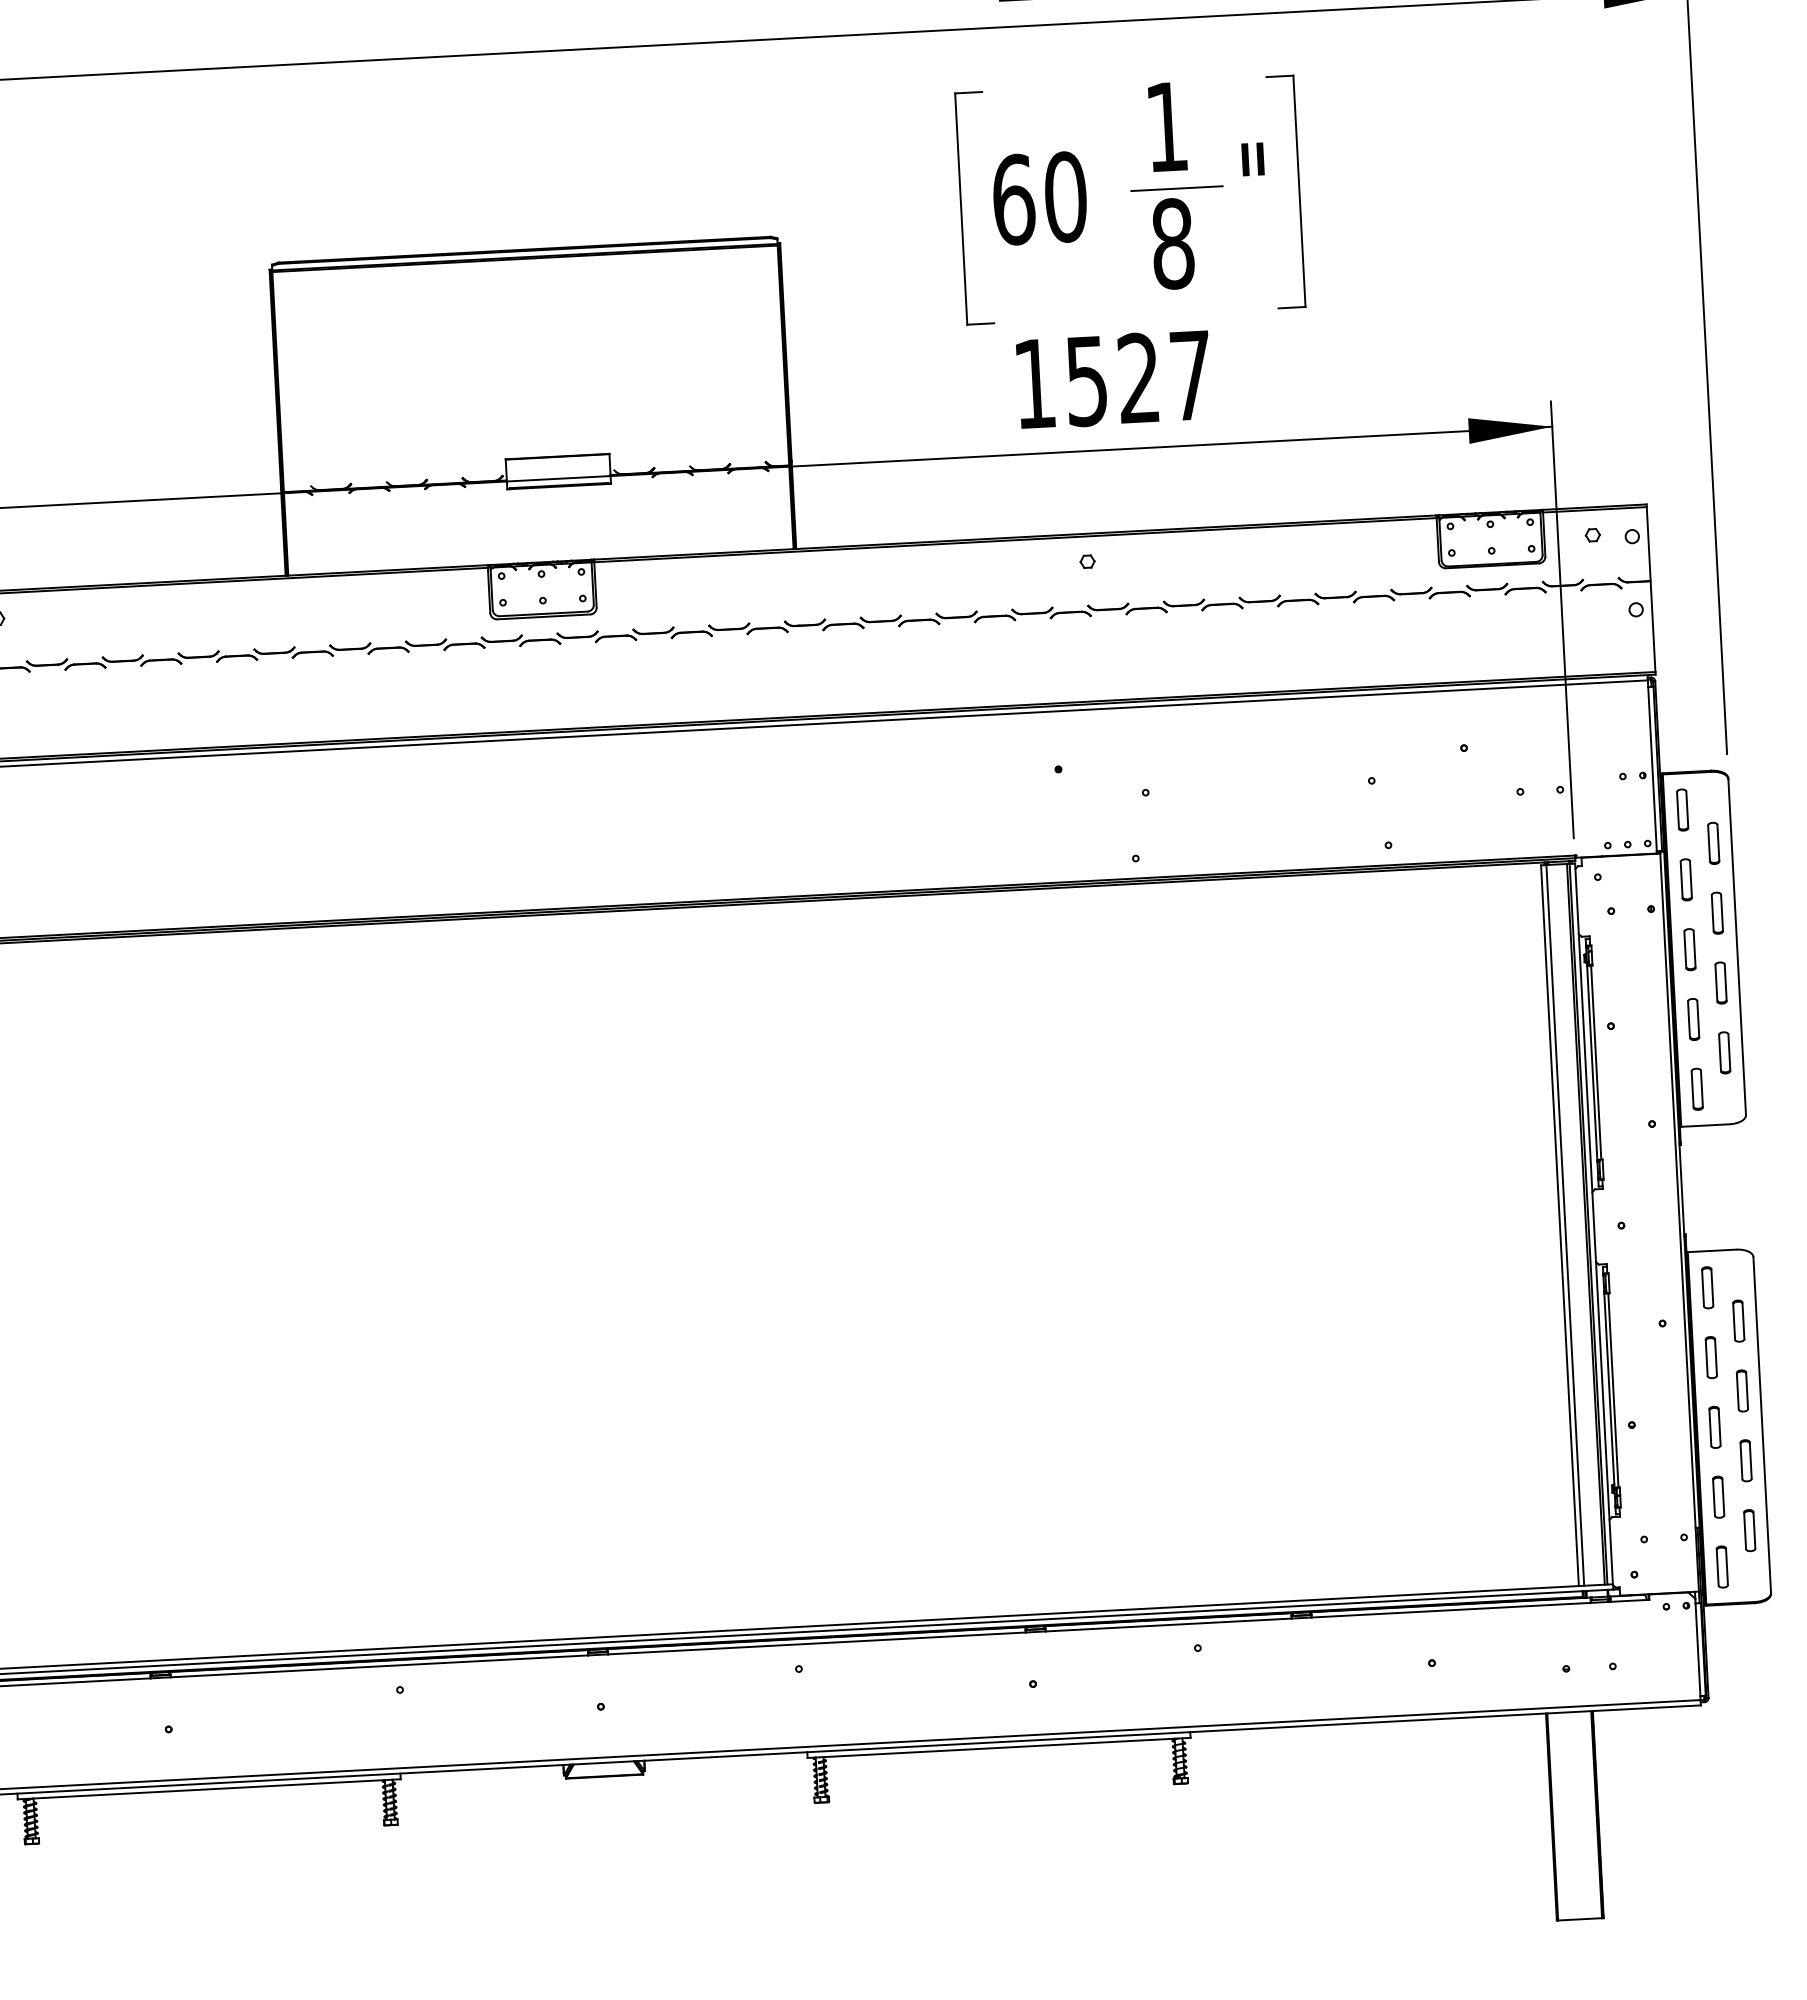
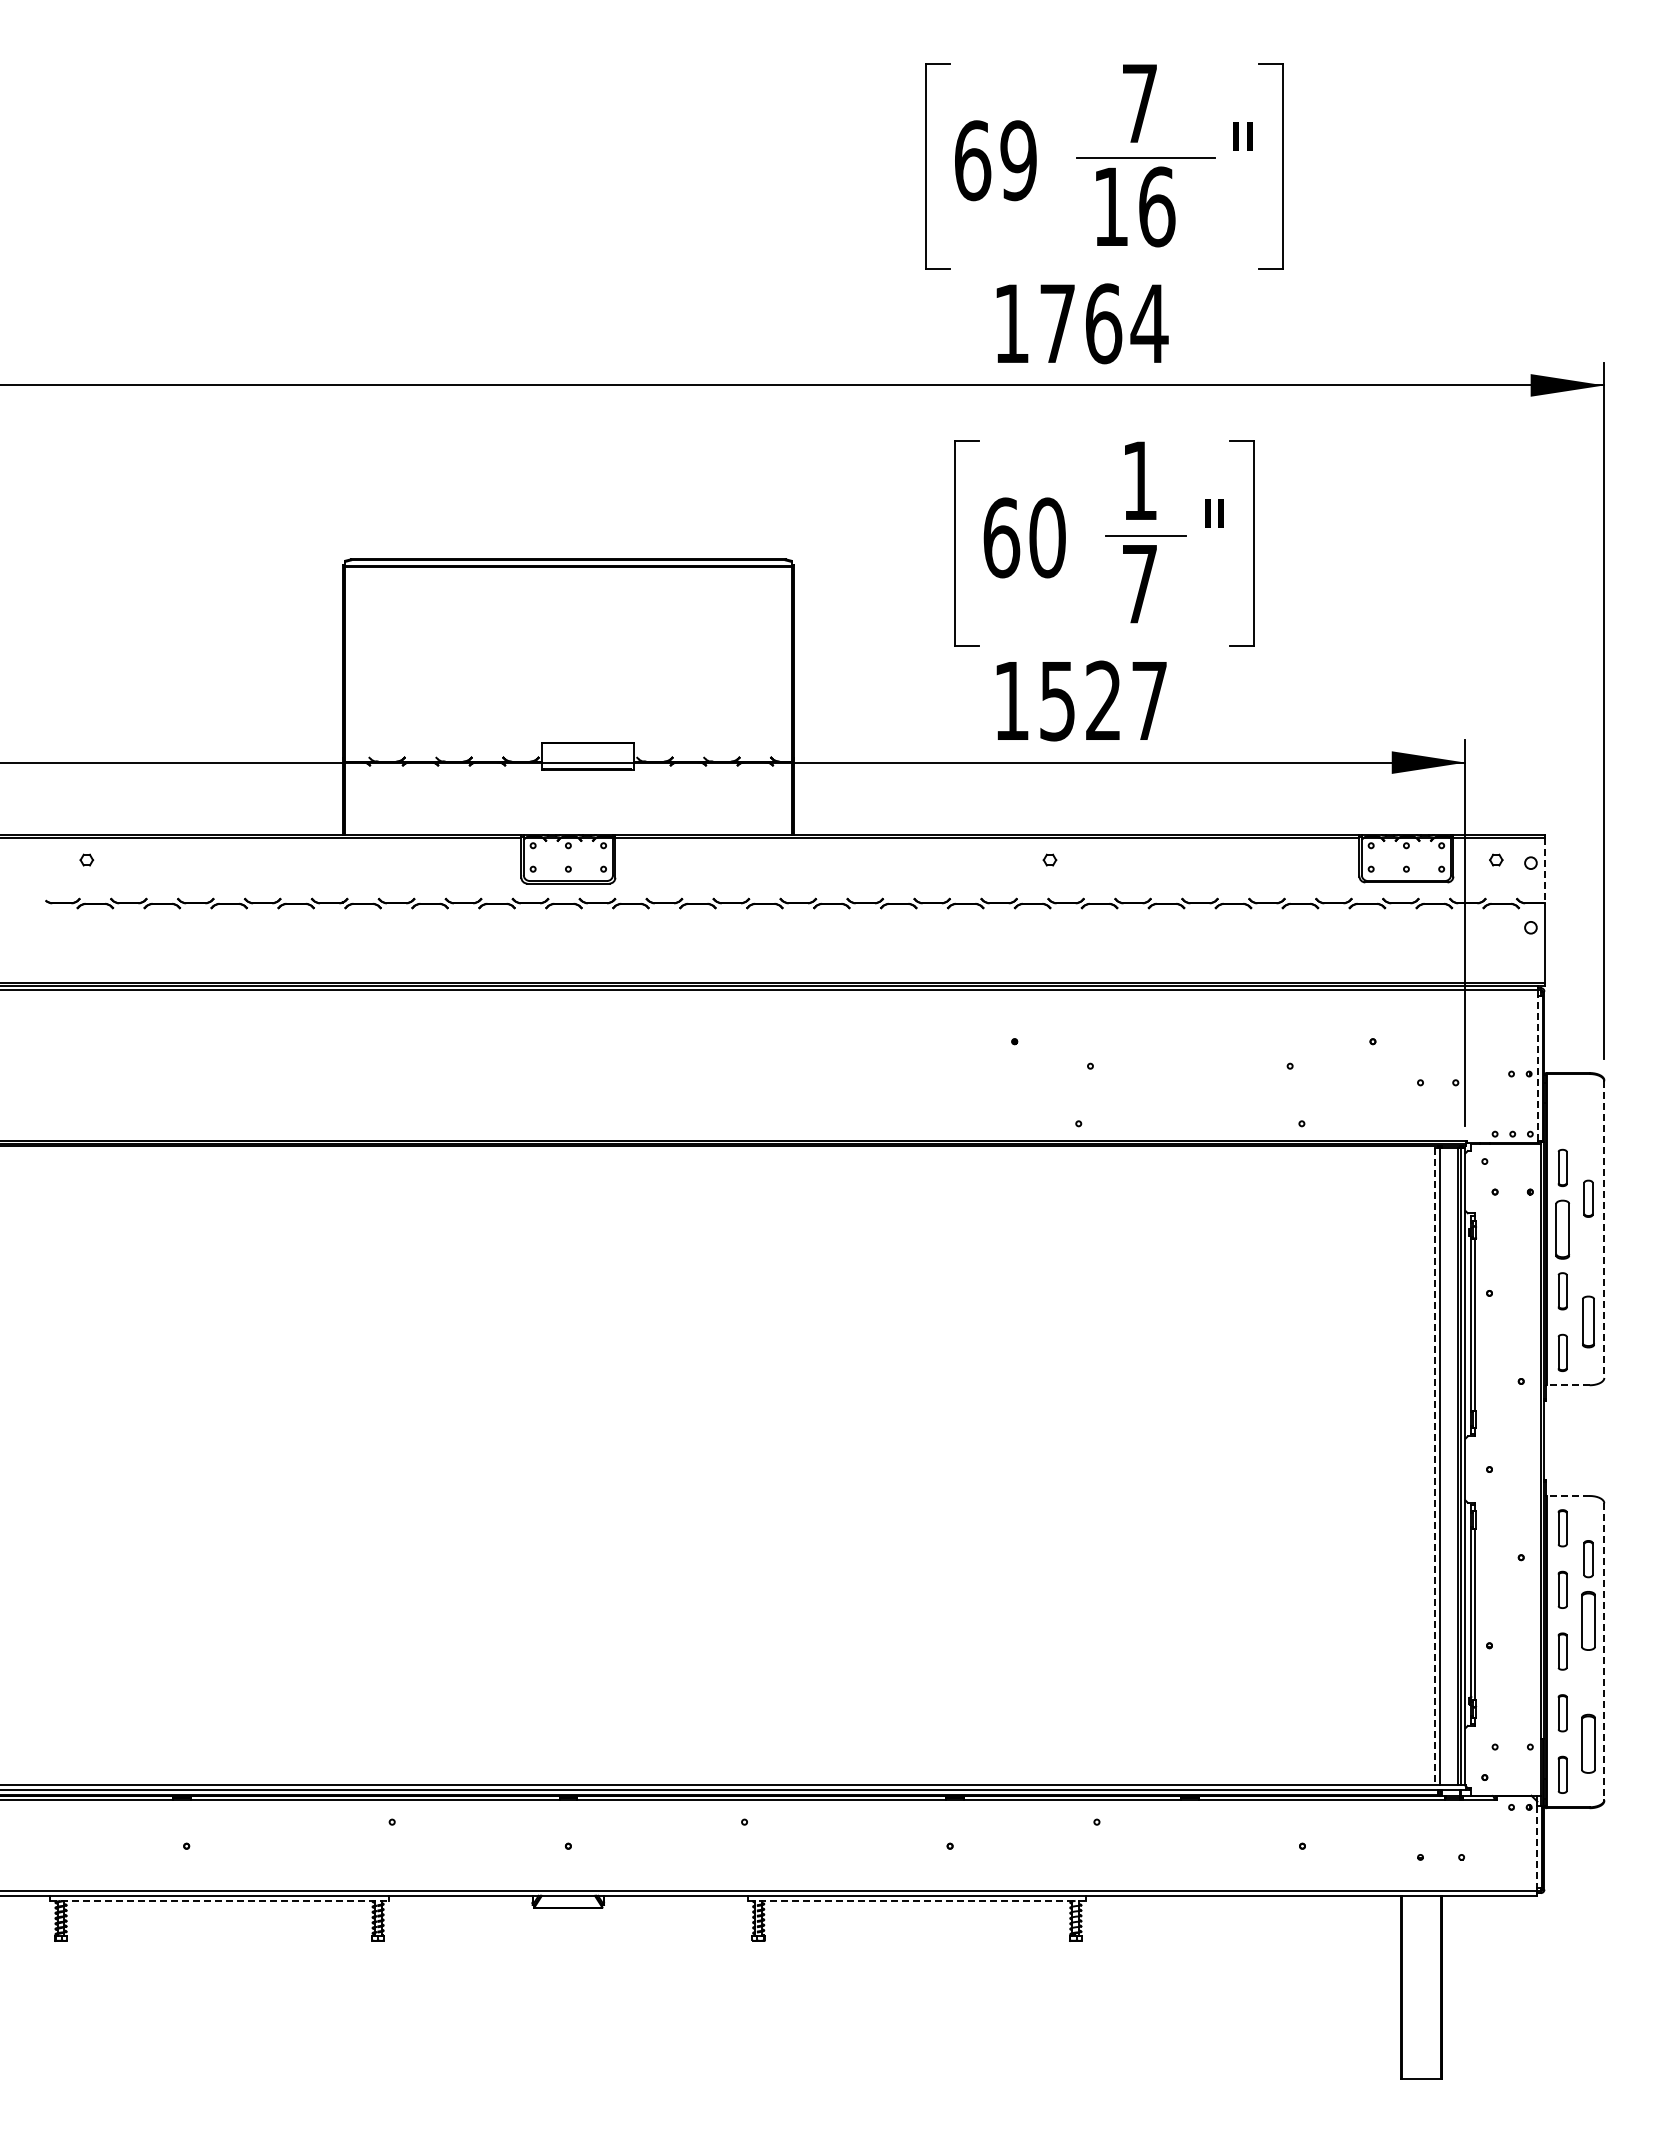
text: (1173, 243) -> (1140, 583), 8 -> 7
line: (1649, 544) -> (1545, 870), solid -> dashed
line: (1651, 768) -> (1537, 1068), solid -> dashed
part: (1682, 810) -> (1562, 1106), removed
part: (1713, 843) -> (1588, 1137), removed
line: (1737, 948) -> (1604, 1230), solid -> dashed
part: (1689, 949) -> (1562, 1229), size x1.6
part: (1721, 983) -> (1588, 1260), removed
part: (1724, 1053) -> (1588, 1322), size x1.4
line: (1704, 1125) -> (1567, 1385), solid -> dashed
line: (1560, 1226) -> (1435, 1467), solid -> dashed
line: (1711, 1250) -> (1567, 1495), solid -> dashed
part: (1742, 1390) -> (1588, 1620), size x1.6
line: (1762, 1425) -> (1604, 1652), solid -> dashed
part: (1746, 1460) -> (1588, 1682), removed
part: (1749, 1531) -> (1588, 1744), size x1.6
line: (1698, 1649) -> (1537, 1846), solid -> dashed
line: (999, 1747) -> (917, 1900), solid -> dashed
line: (210, 1788) -> (220, 1900), solid -> dashed

